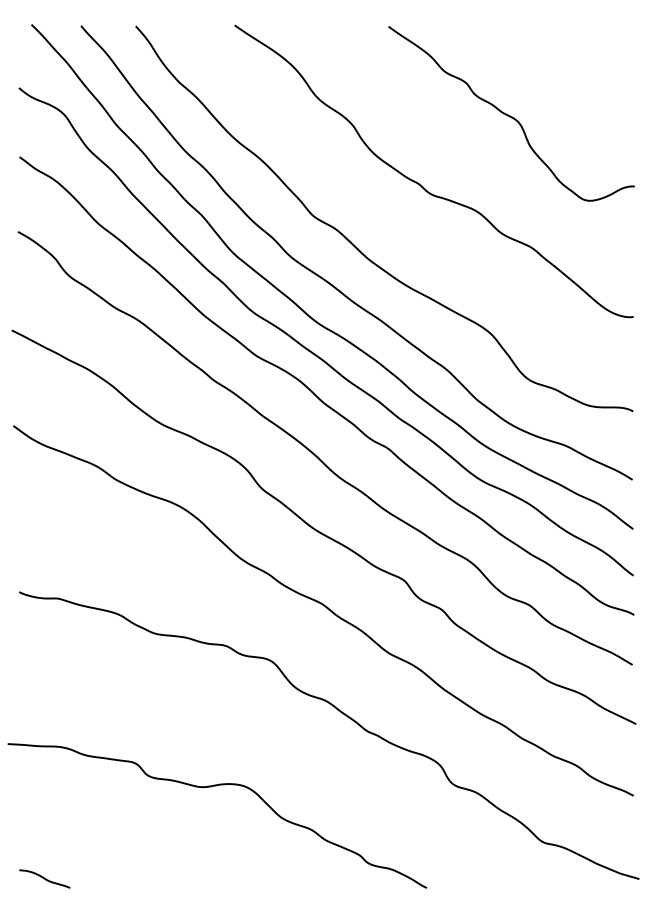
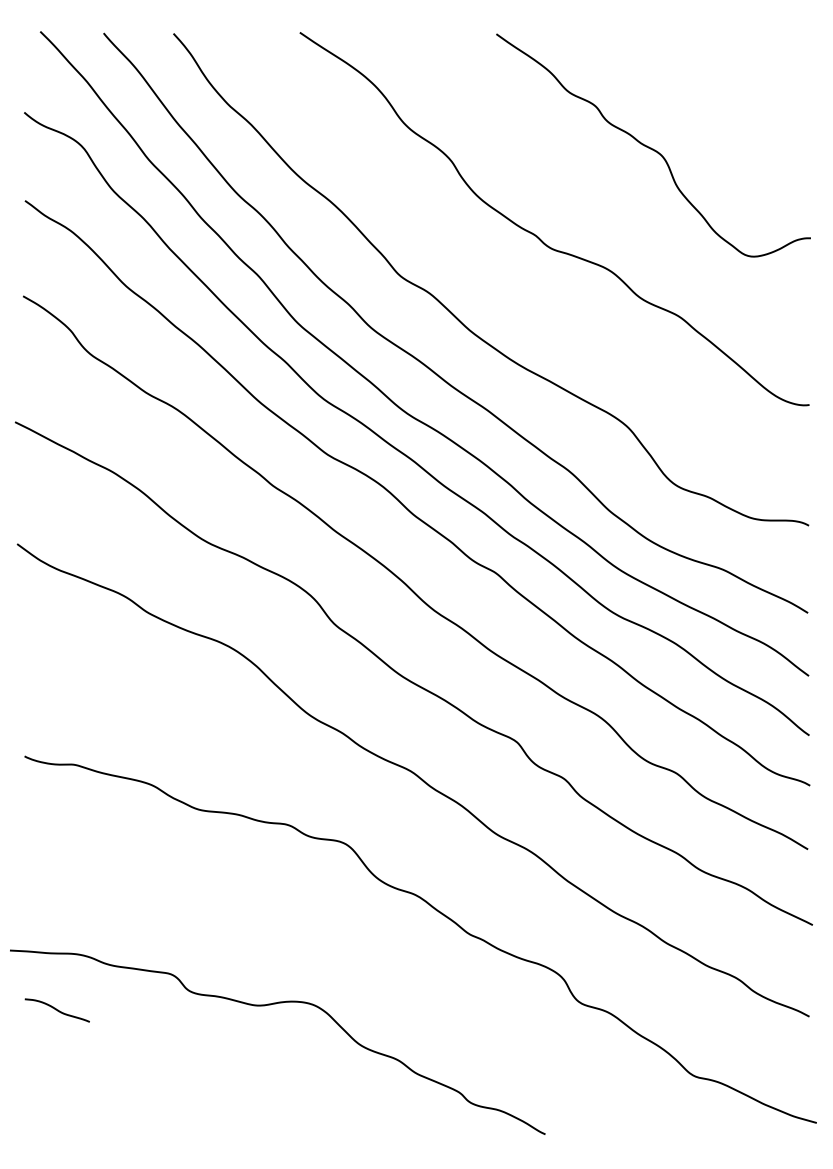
curve: (44, 878) -> (56, 1009), moved

